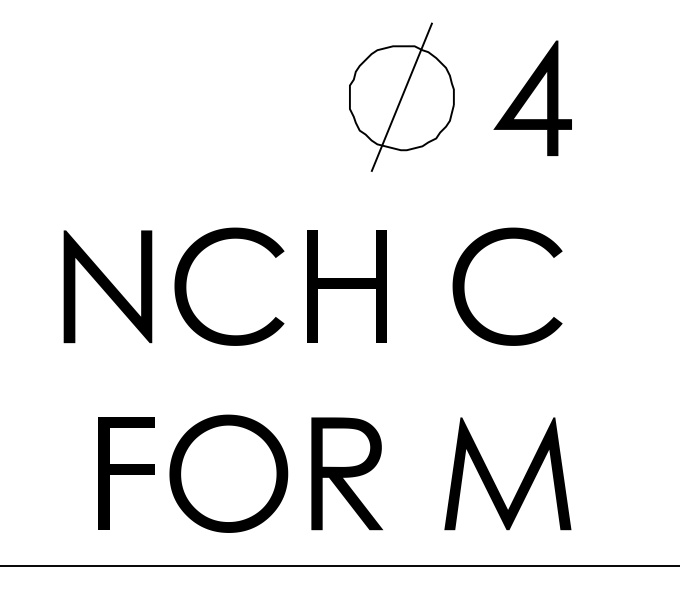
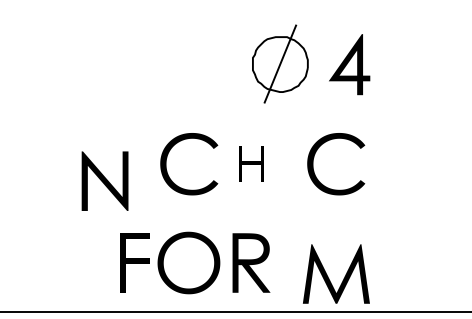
part: (106, 285) -> (104, 180), moved
part: (347, 285) -> (251, 163), size x0.6
part: (492, 478) -> (328, 276), moved

